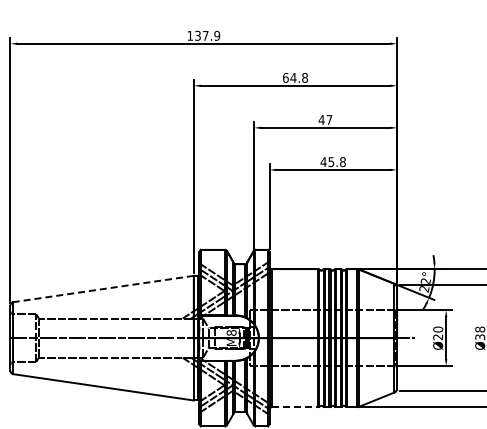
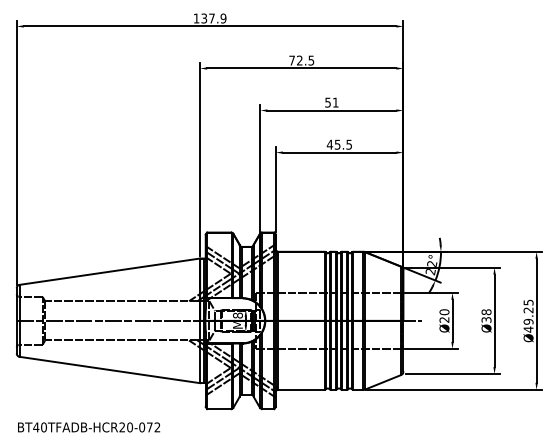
text: (295, 77) -> (301, 60), 64.8 -> 72.5
text: (325, 119) -> (331, 102), 47 -> 51
text: (343, 161) -> (349, 144), 45.8 -> 45.5
line: (103, 288) -> (109, 271), dashed -> solid
line: (295, 406) -> (301, 389), dashed -> solid

